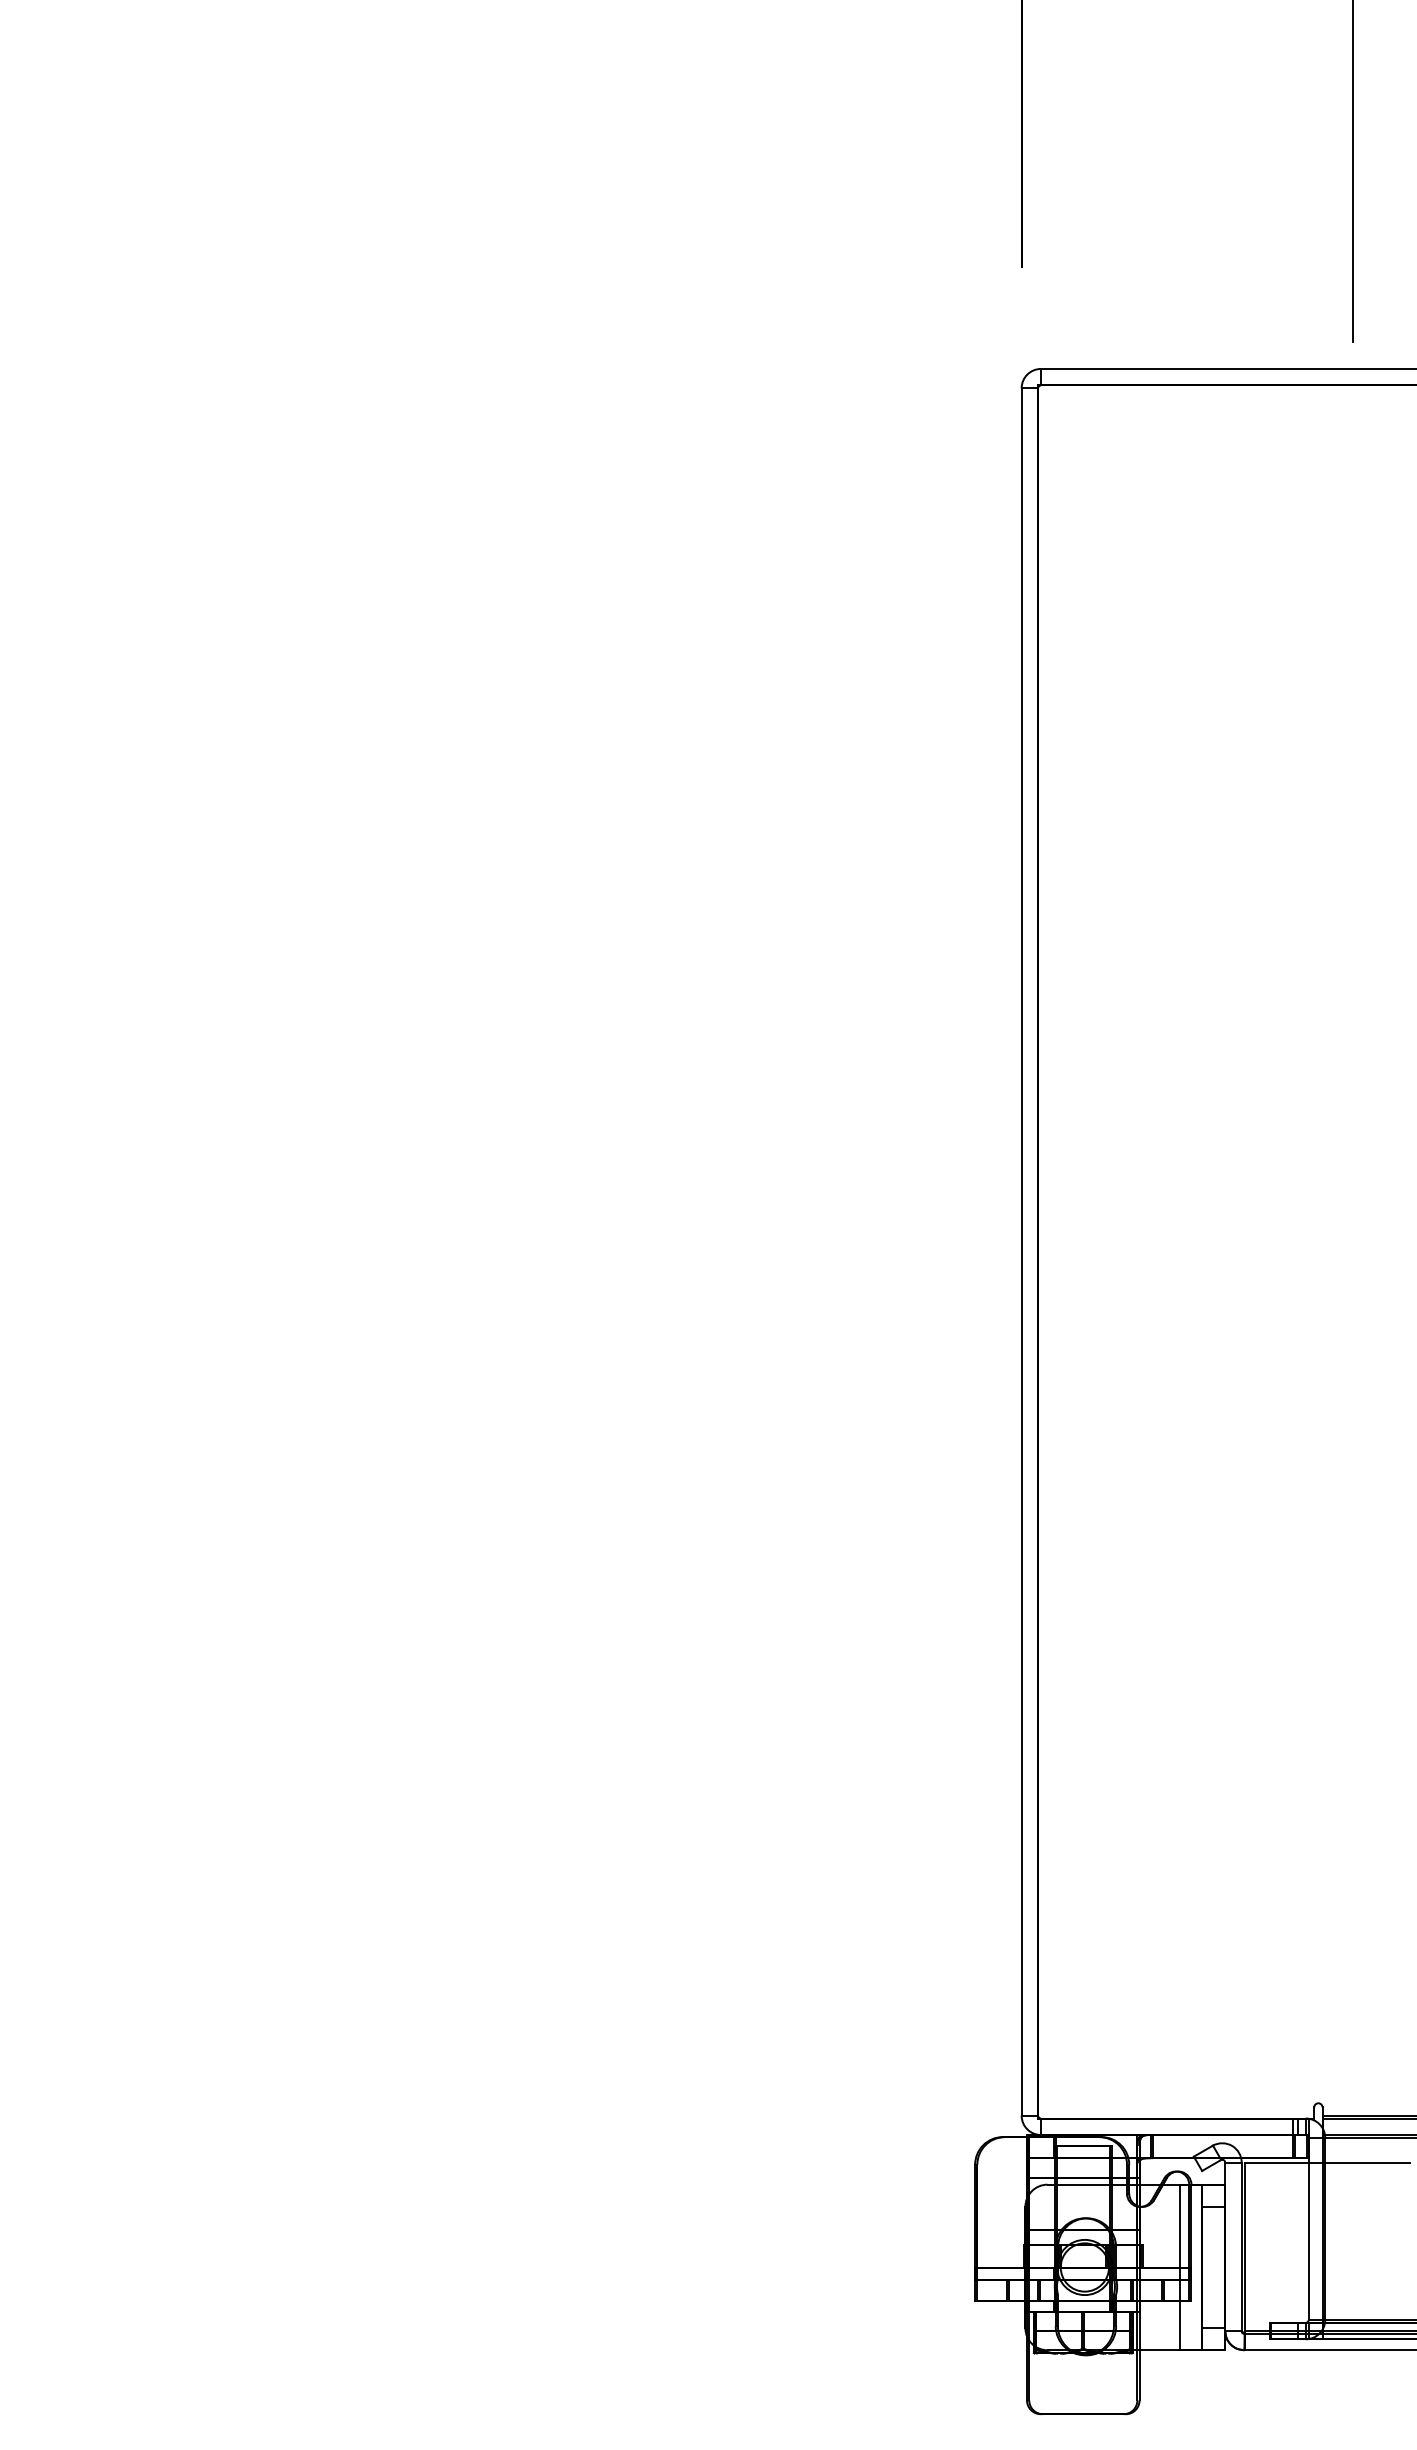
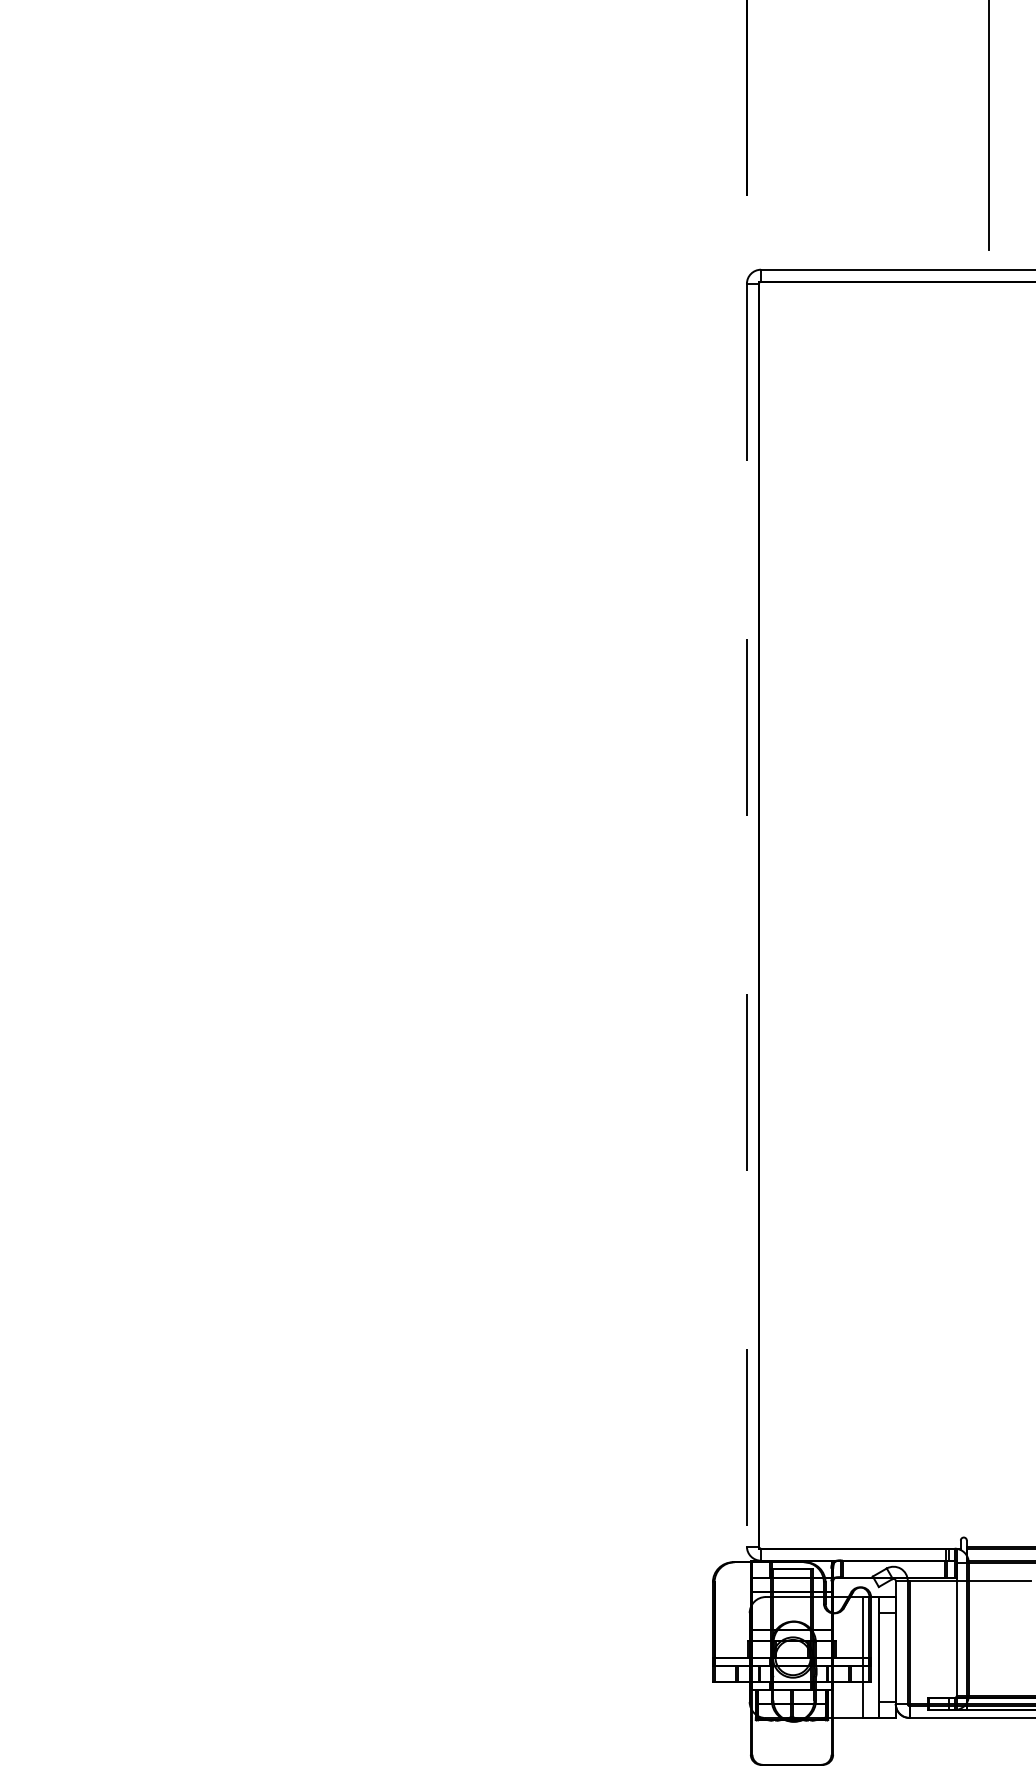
line: (1021, 1251) -> (746, 914), solid -> dashed

